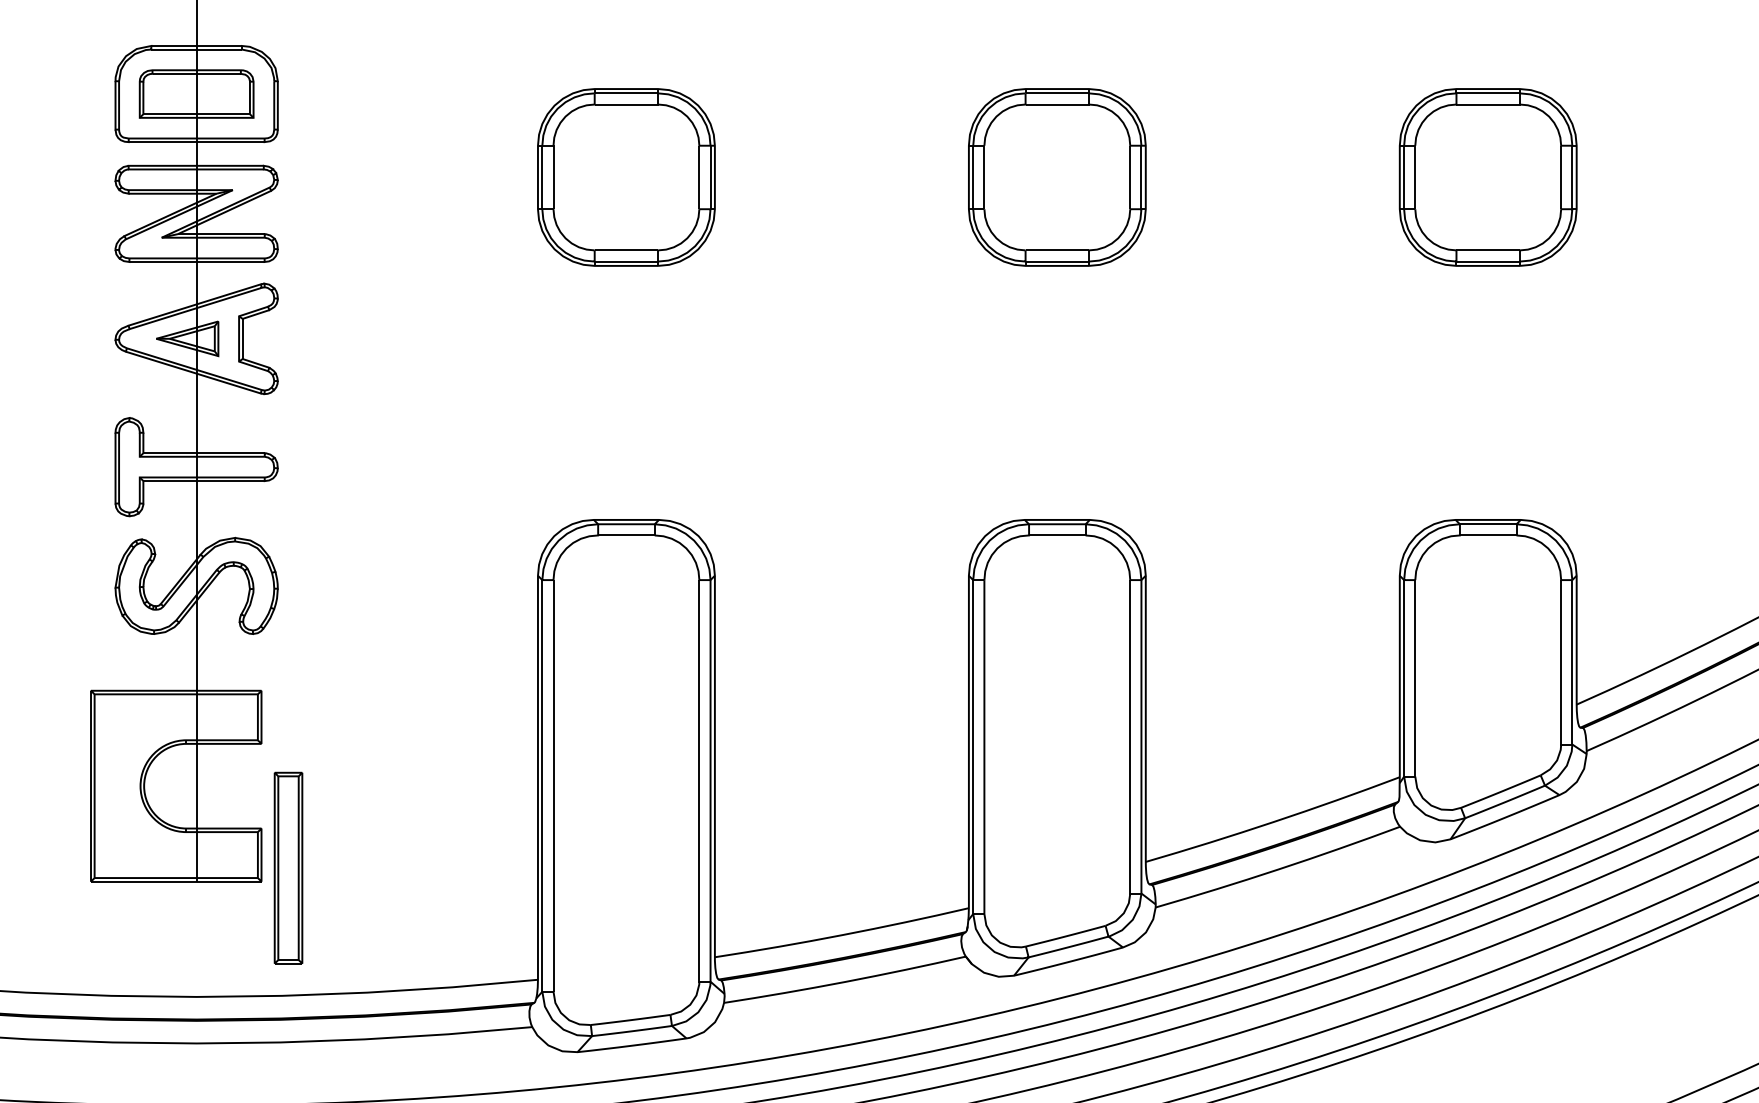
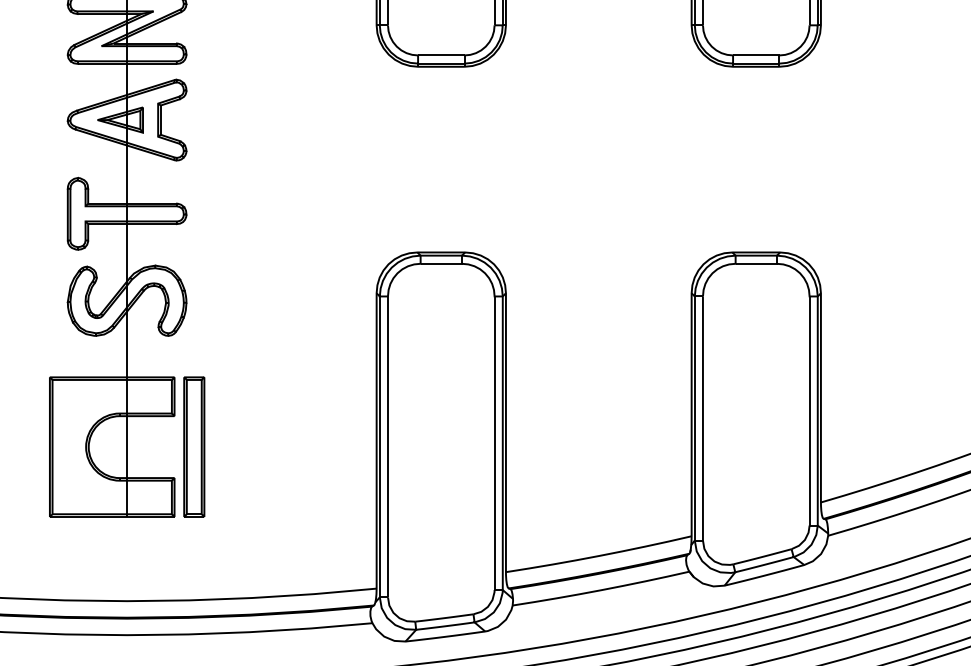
part: (288, 867) -> (194, 446), moved

